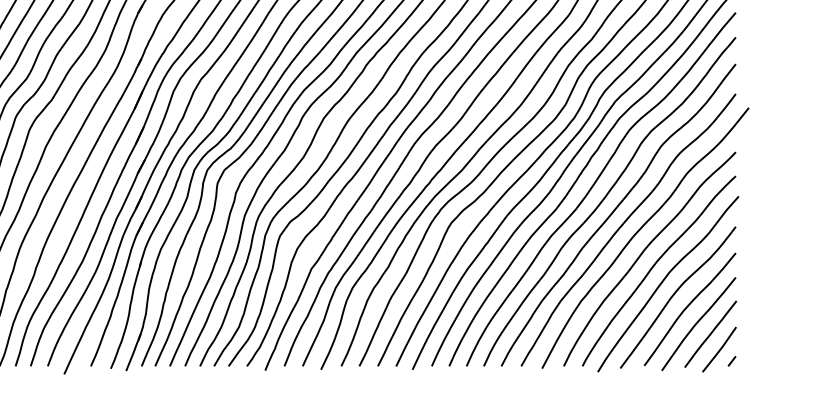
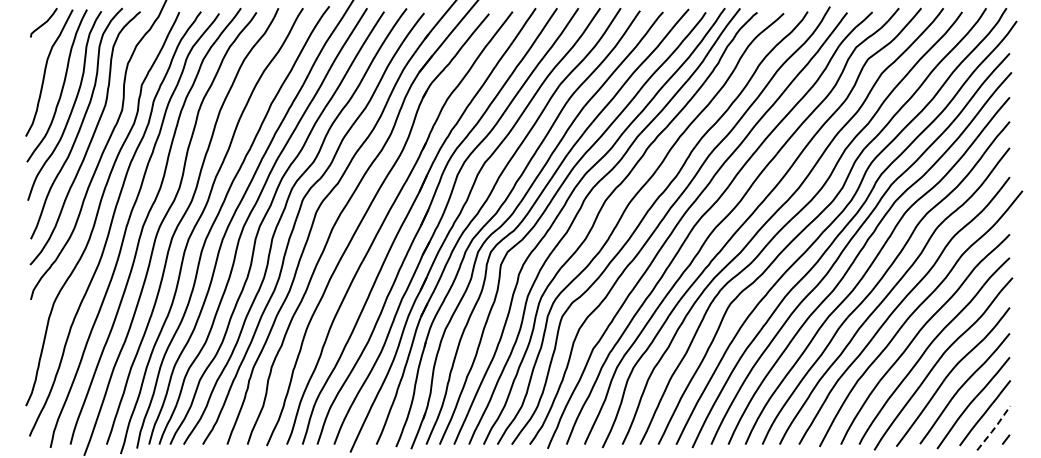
line: (720, 349) -> (994, 428), solid -> dashed

